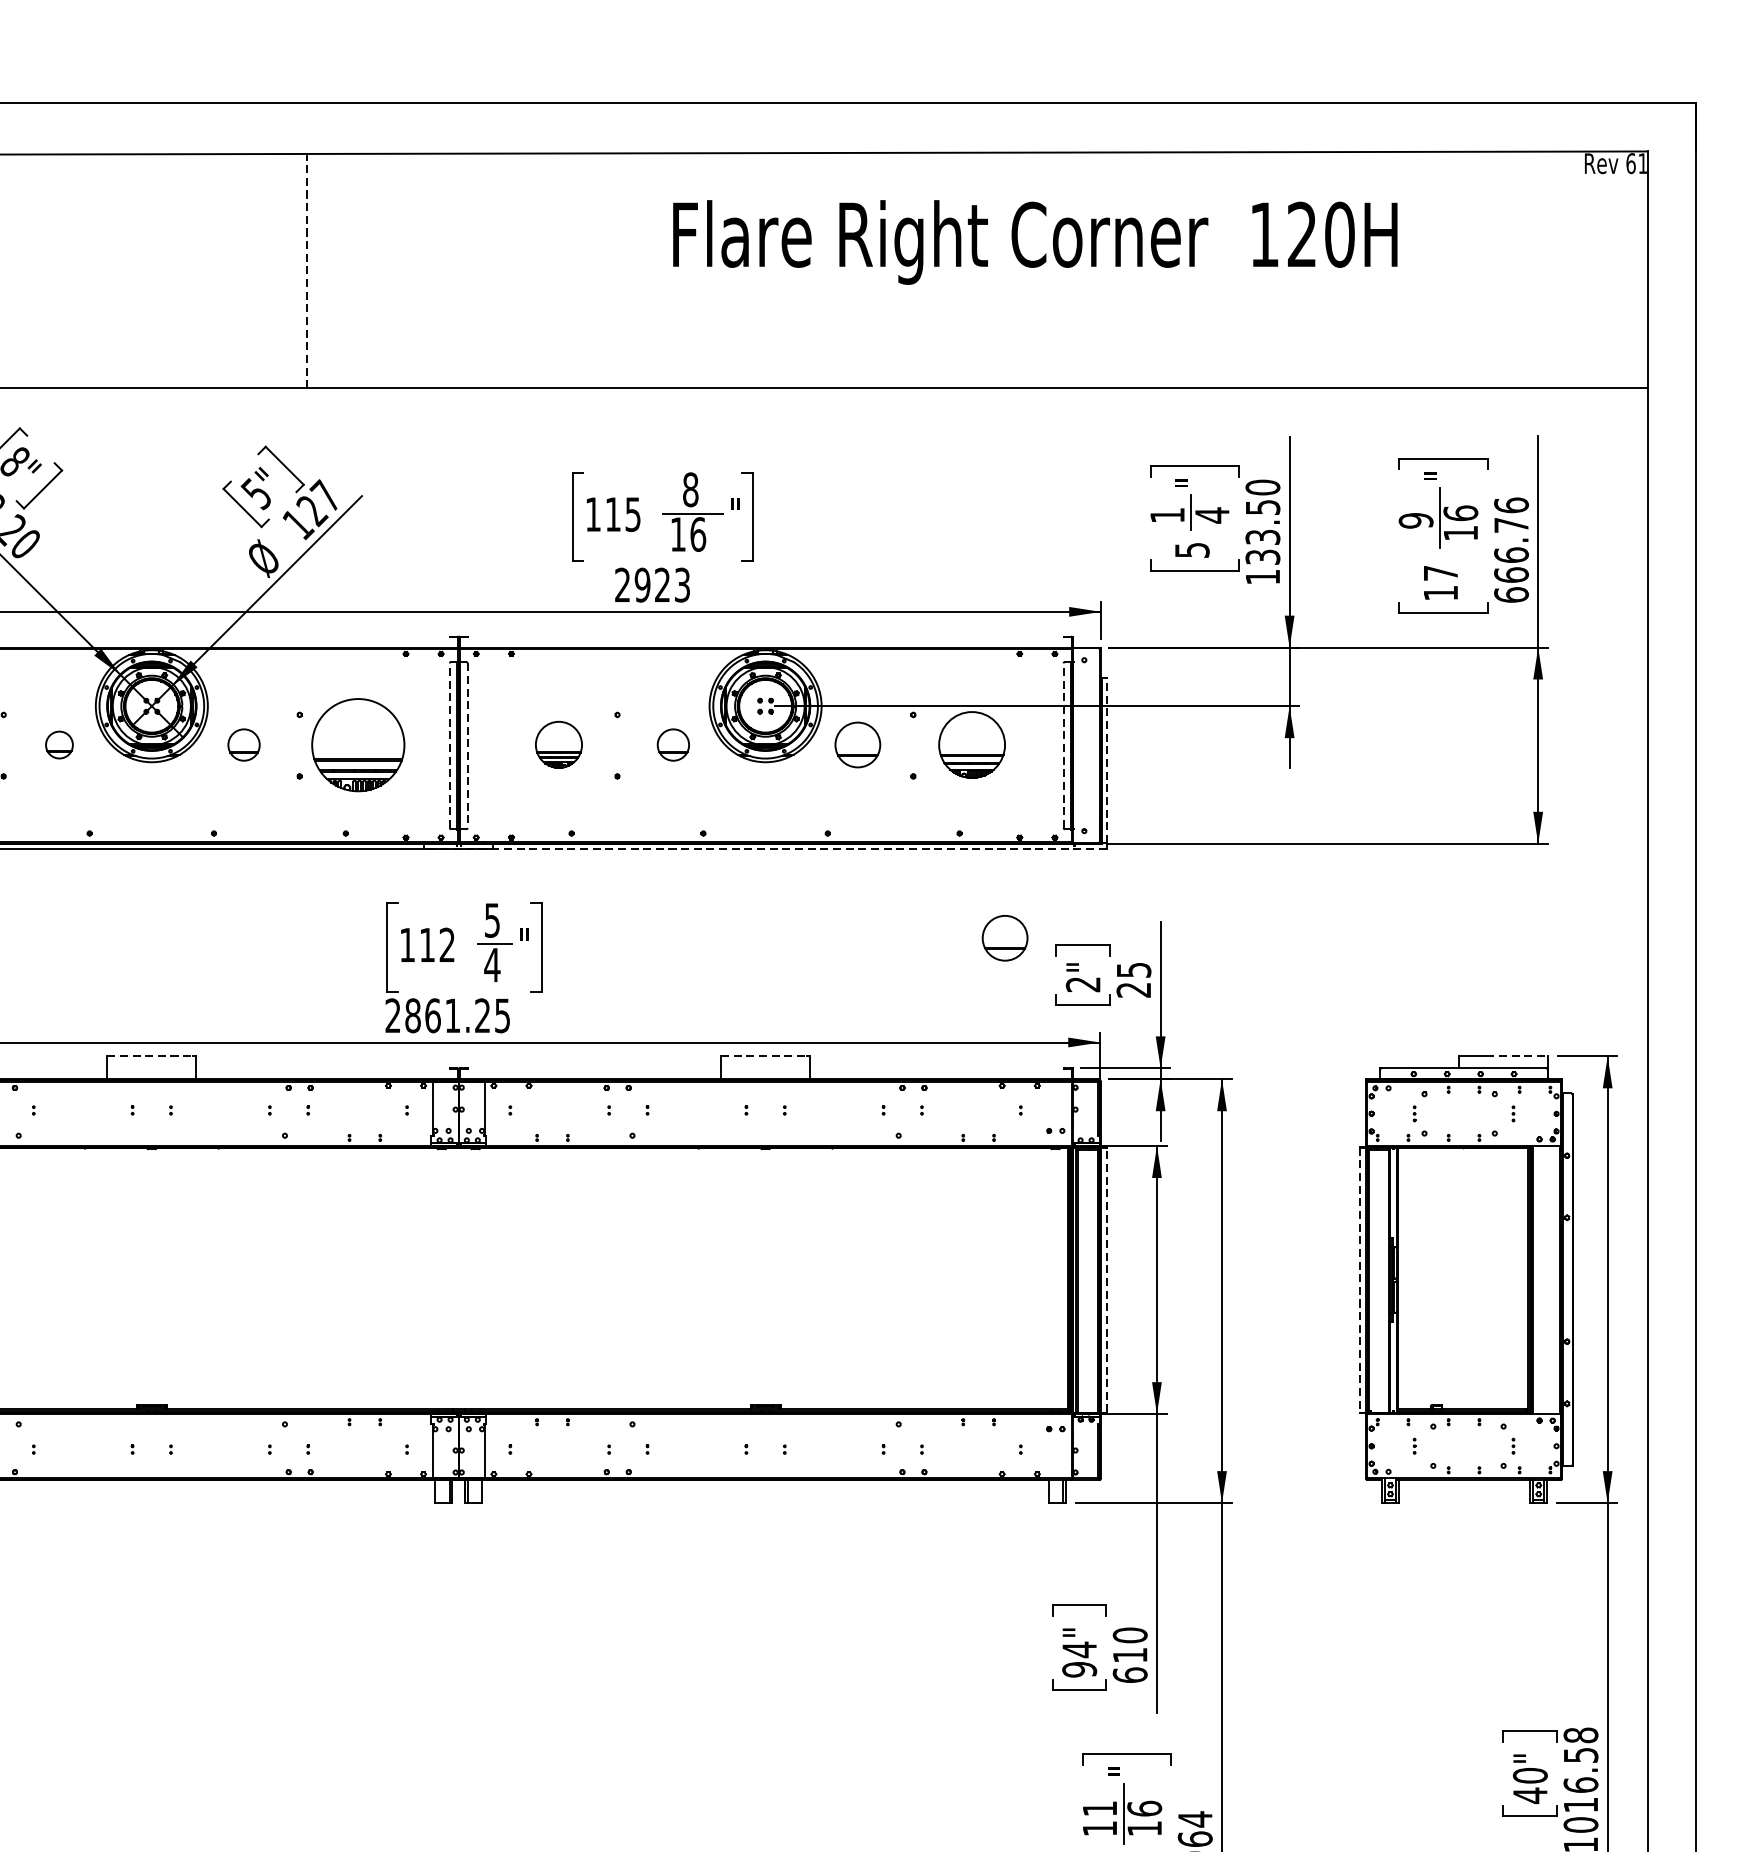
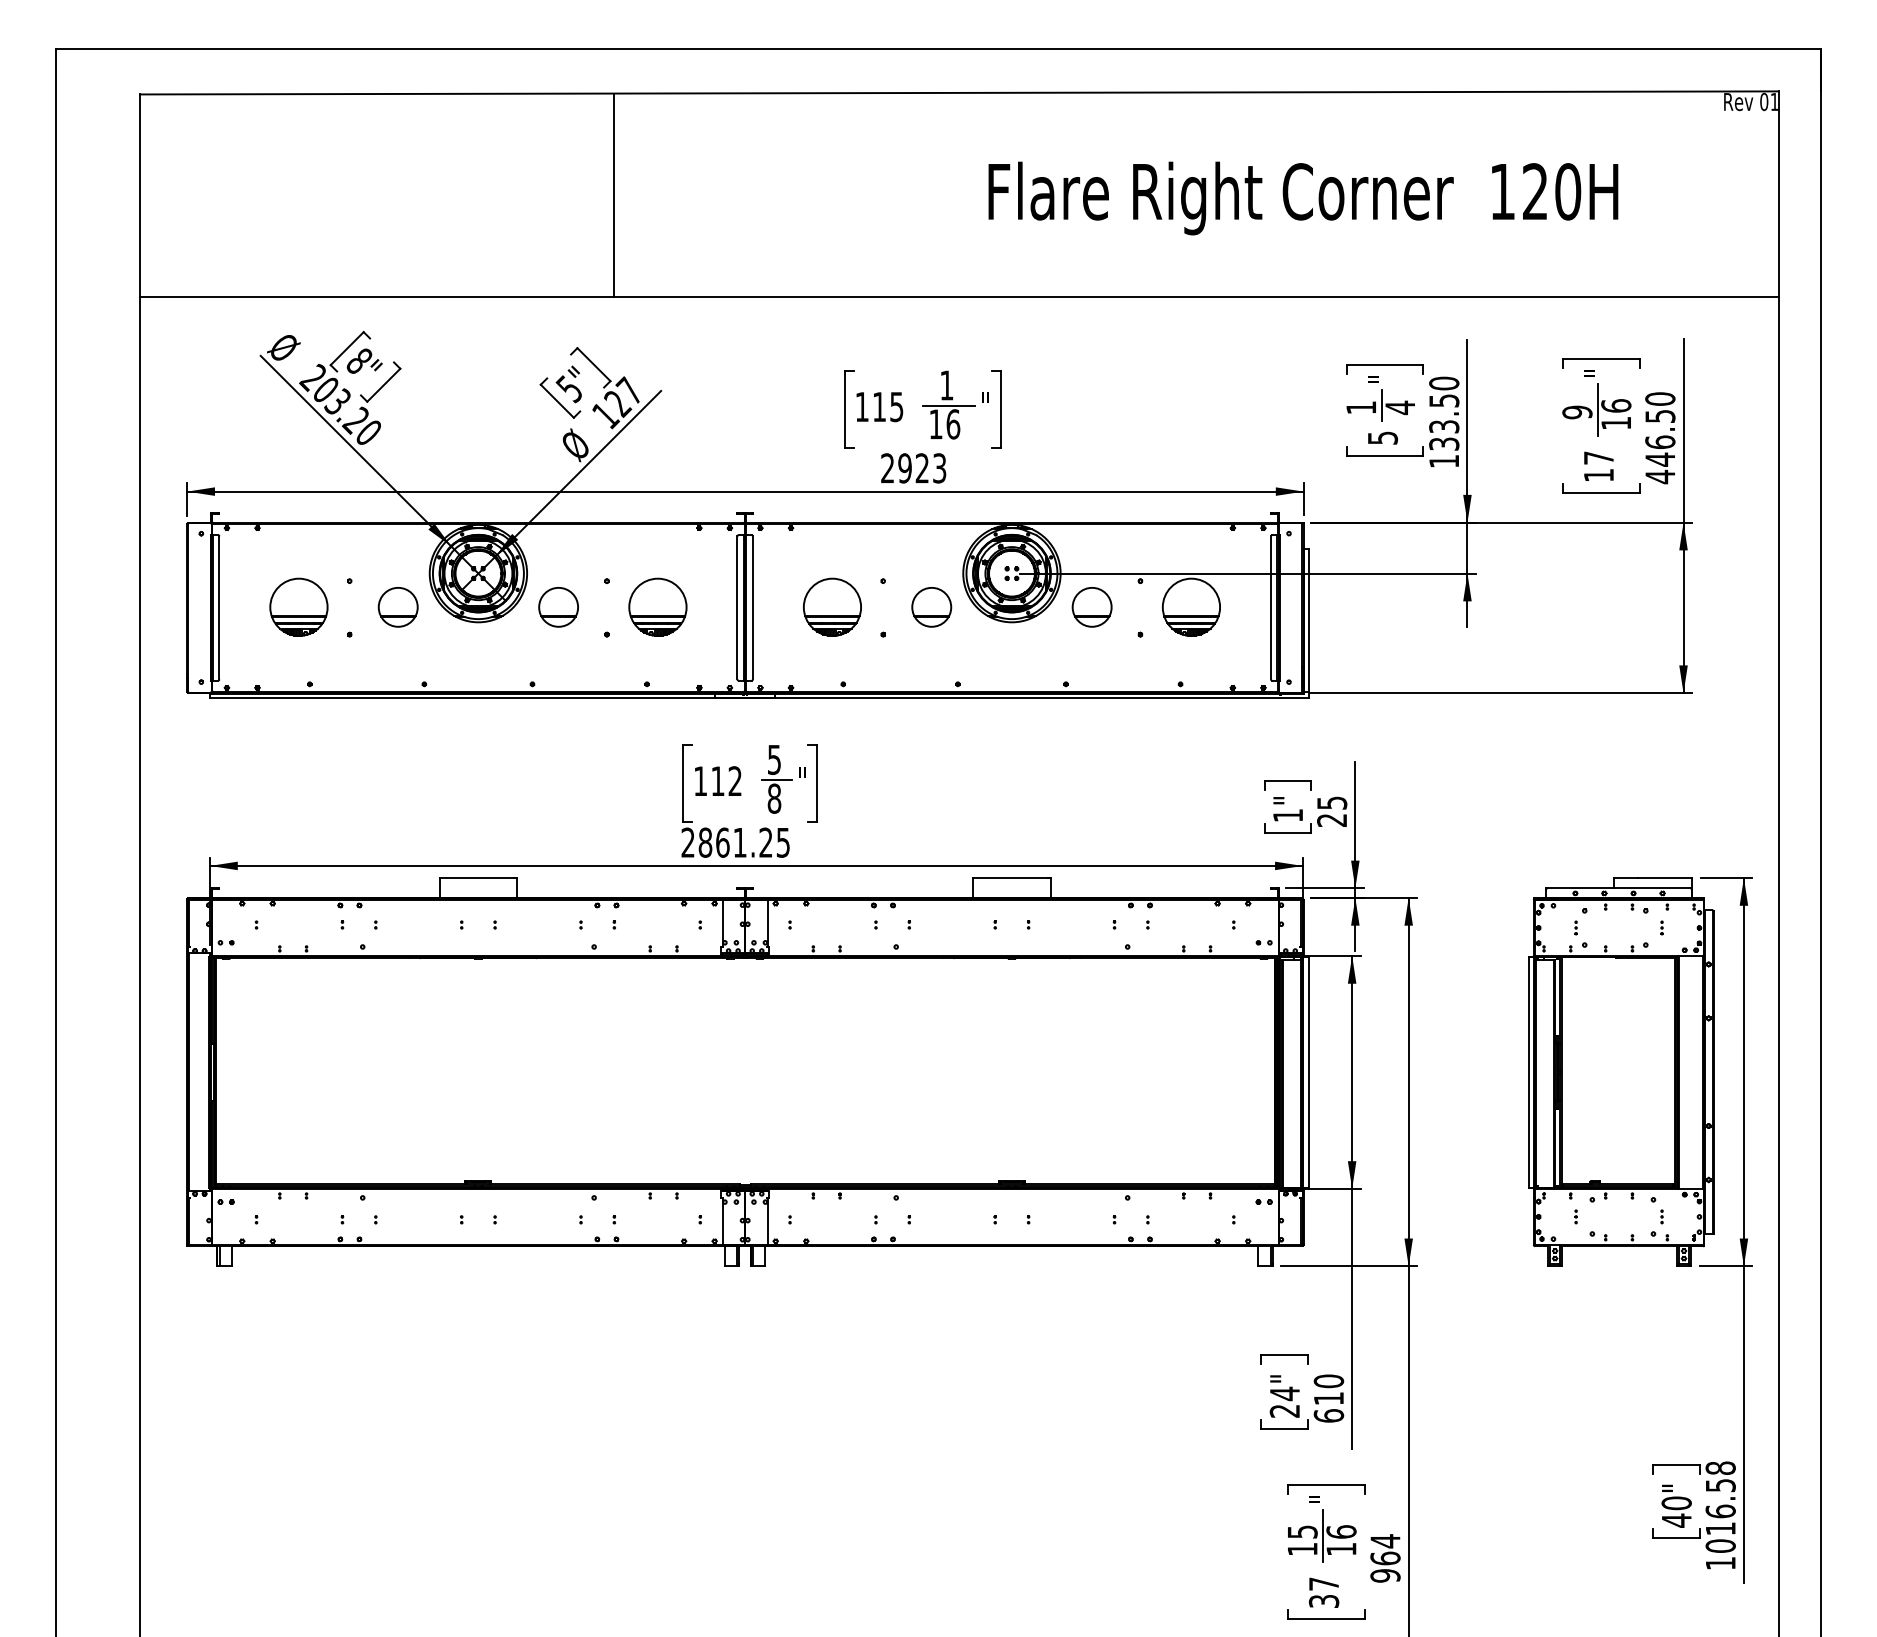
text: (1631, 163) -> (1764, 101), 61 -> 01
text: (1035, 242) -> (1303, 198), moved
line: (307, 271) -> (613, 195), dashed -> solid
text: (690, 489) -> (946, 385), 8 -> 1
text: (1511, 550) -> (1660, 438), 666.76 -> 446.50
part: (357, 744) -> (657, 606), size x0.71
part: (558, 744) -> (831, 606), size x1.43
part: (58, 745) -> (397, 607), size x1.67
part: (243, 745) -> (558, 607), size x1.43
line: (449, 745) -> (737, 607), dashed -> solid
line: (467, 745) -> (752, 607), dashed -> solid
part: (673, 745) -> (931, 607), size x1.43
line: (1063, 745) -> (1270, 607), dashed -> solid
line: (1106, 760) -> (1308, 620), dashed -> solid
line: (765, 849) -> (1011, 698), dashed -> solid
part: (1004, 938) -> (1219, 775), removed
text: (492, 964) -> (774, 798), 4 -> 8
text: (1082, 984) -> (1287, 815), 2" -> 1"
line: (150, 1056) -> (477, 878), dashed -> solid
line: (763, 1056) -> (1010, 878), dashed -> solid
line: (1517, 1056) -> (1665, 878), dashed -> solid
line: (1106, 1278) -> (1308, 1071), dashed -> solid
line: (1359, 1280) -> (1528, 1072), dashed -> solid
text: (1079, 1668) -> (1284, 1410), 94" -> 24"
text: (1099, 1808) -> (1302, 1531), 11 -> 15

